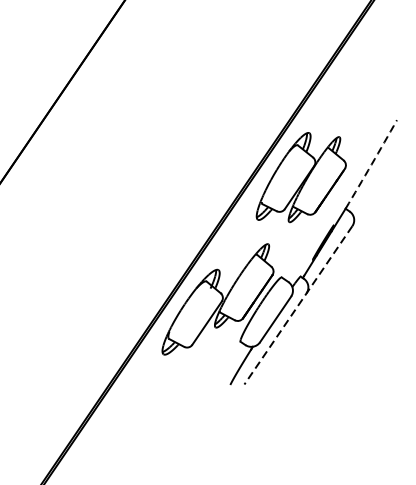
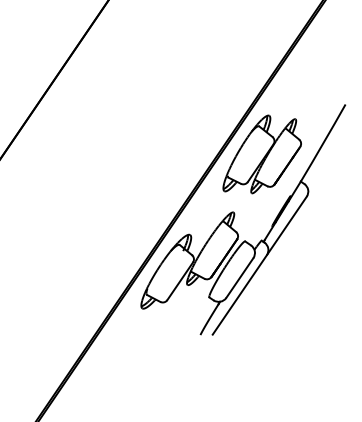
arc: (371, 164) -> (323, 143), dashed -> solid
line: (298, 306) -> (259, 266), dashed -> solid

